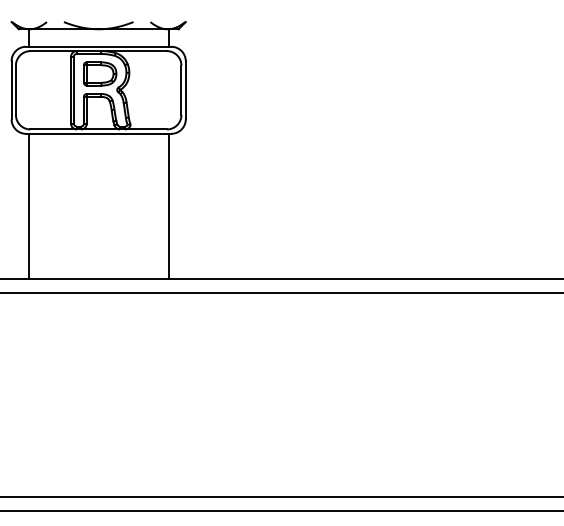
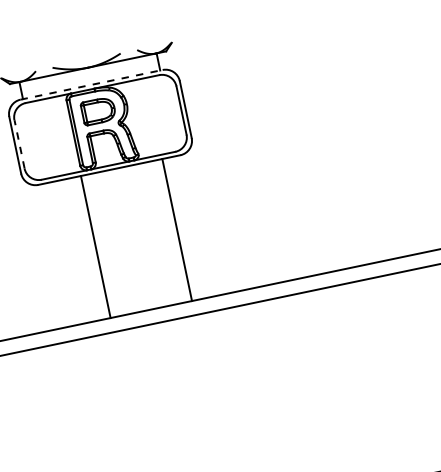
line: (98, 46) -> (91, 84), solid -> dashed
line: (16, 90) -> (20, 144), solid -> dashed
line: (28, 205) -> (95, 246), moved
line: (168, 205) -> (176, 229), moved

